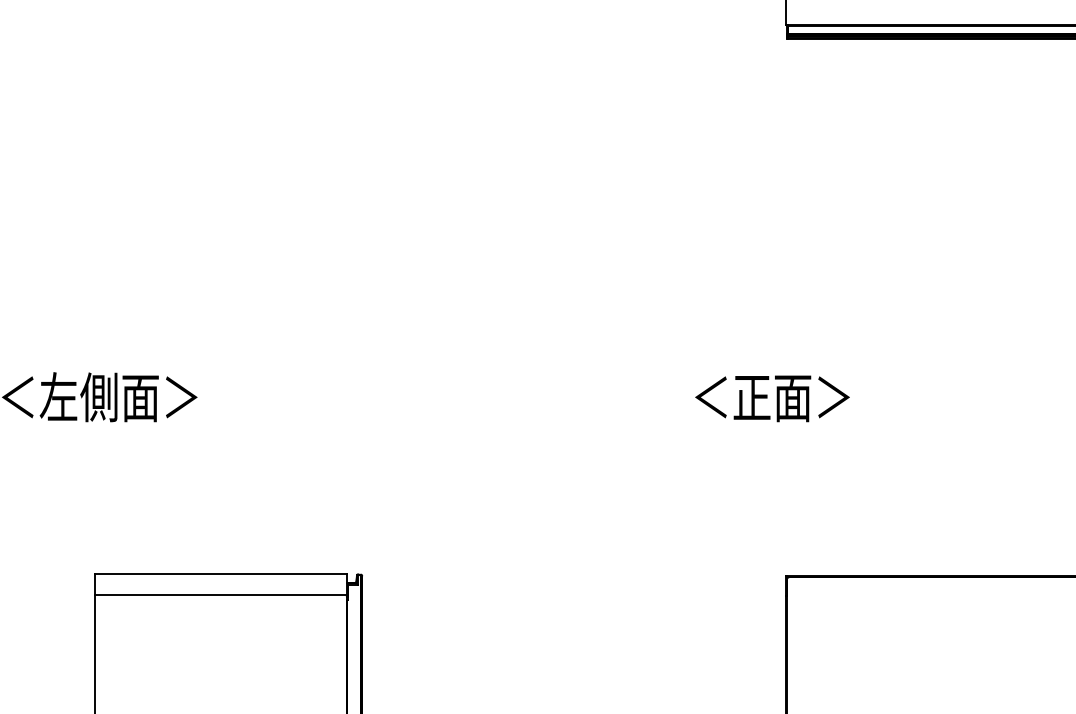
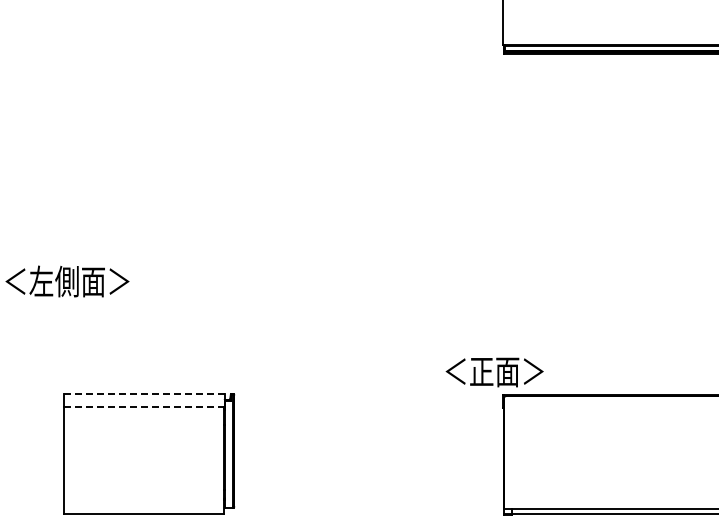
text: (772, 398) -> (494, 372), moved
line: (220, 573) -> (144, 393), solid -> dashed
line: (219, 595) -> (143, 407), solid -> dashed

